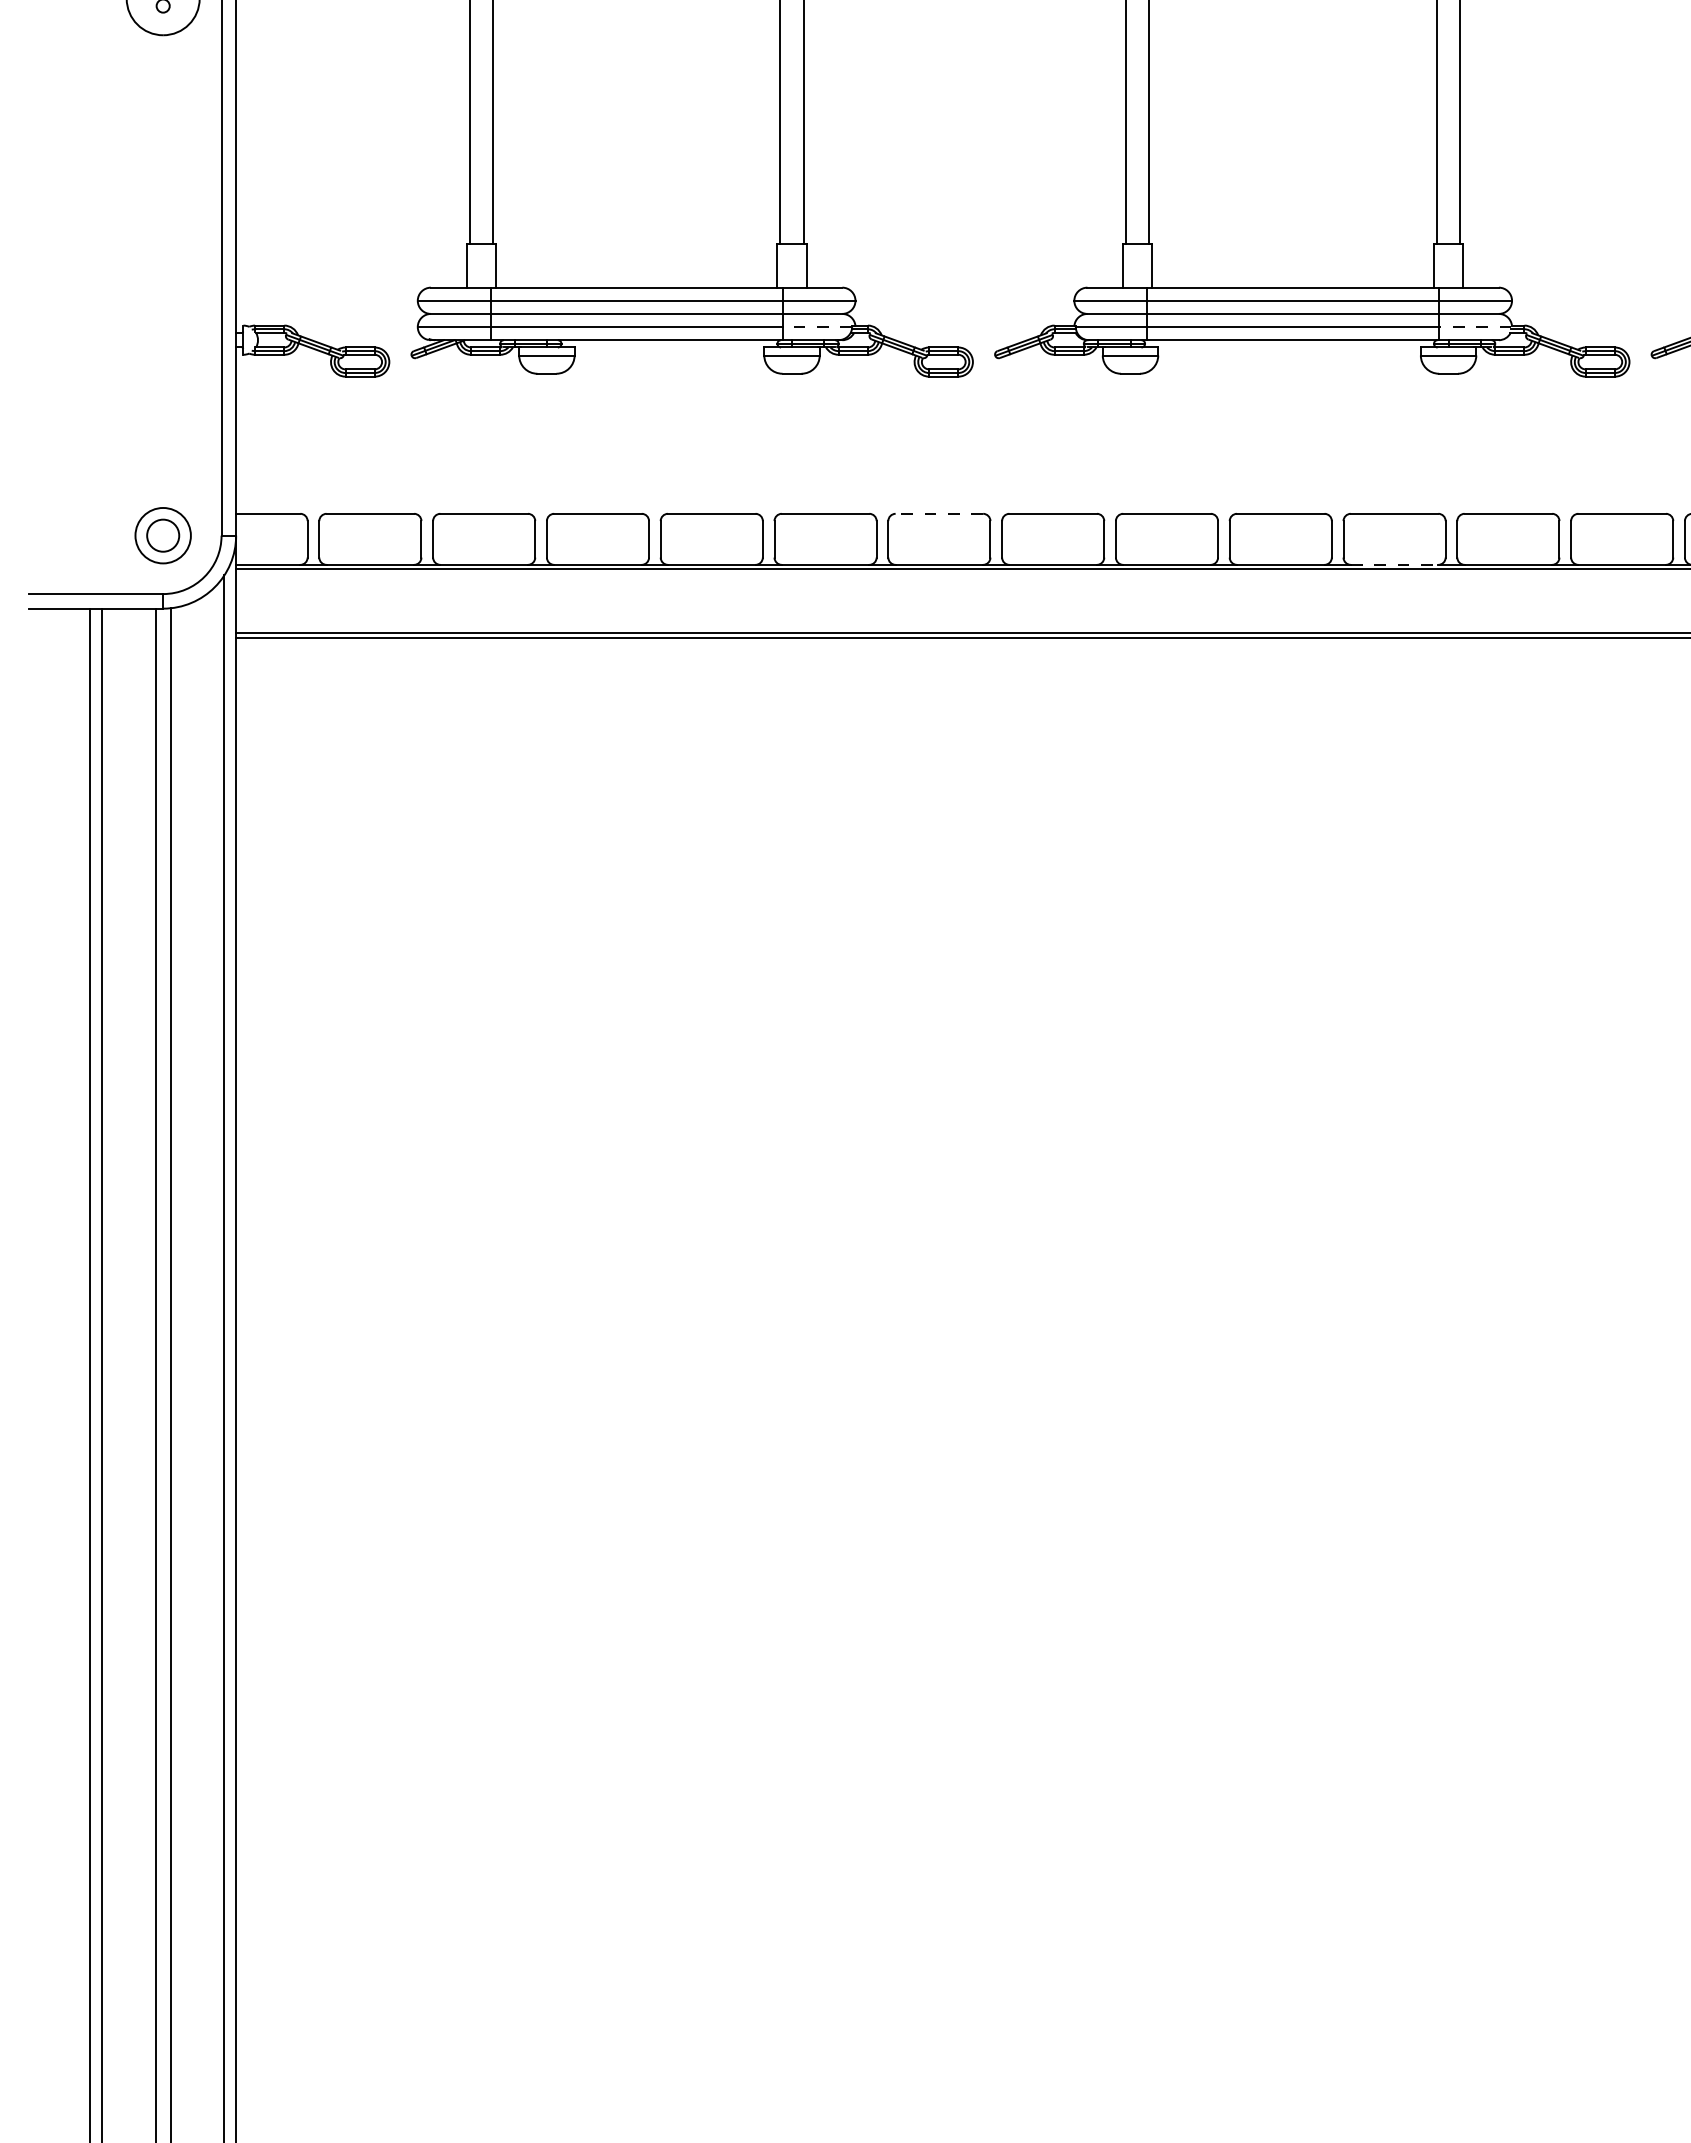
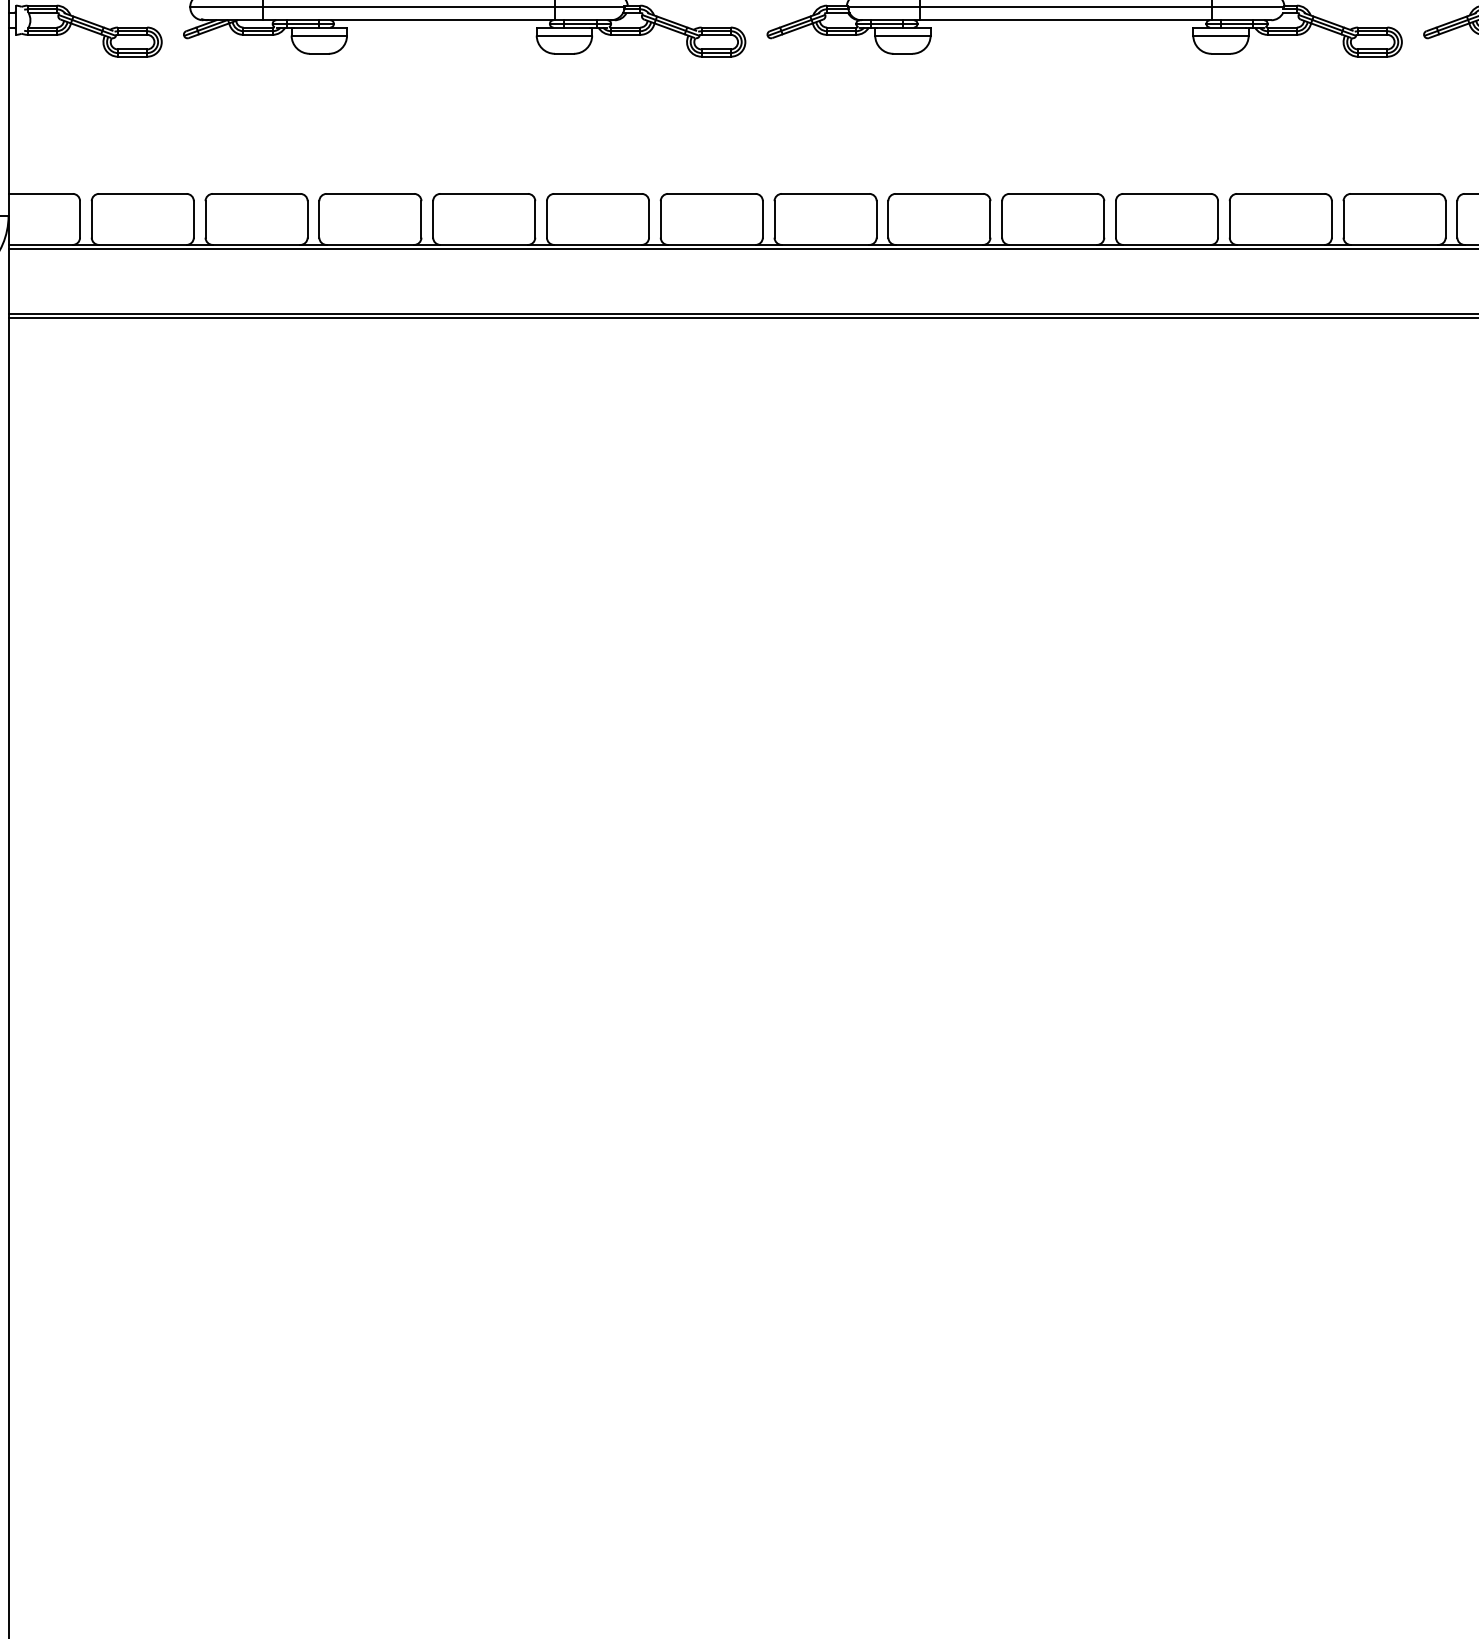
line: (817, 327) -> (589, 7), dashed -> solid
line: (1474, 327) -> (1246, 7), dashed -> solid
line: (939, 513) -> (711, 193), dashed -> solid
line: (1394, 564) -> (1166, 244), dashed -> solid

